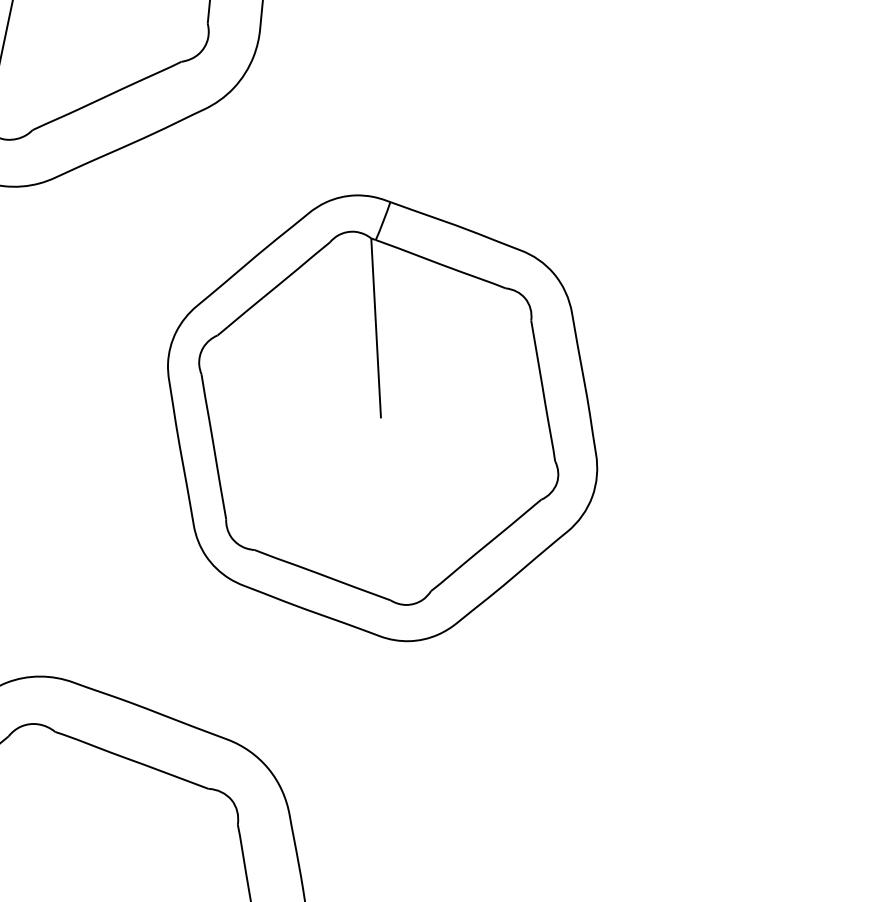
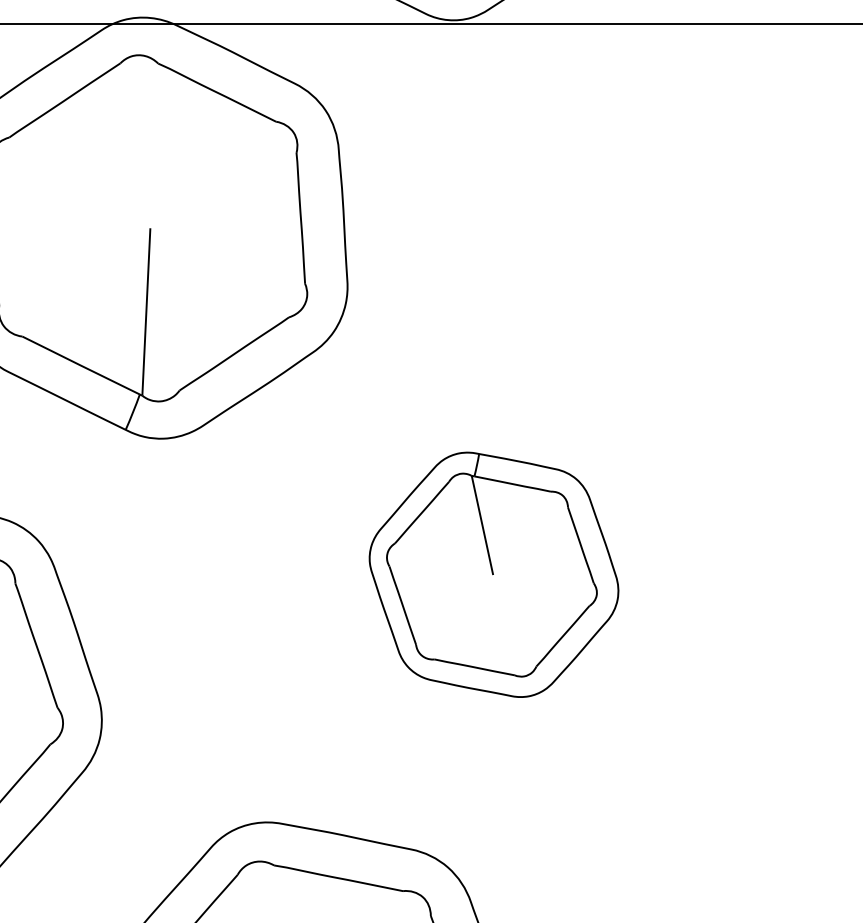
part: (381, 417) -> (493, 574), size x0.7

